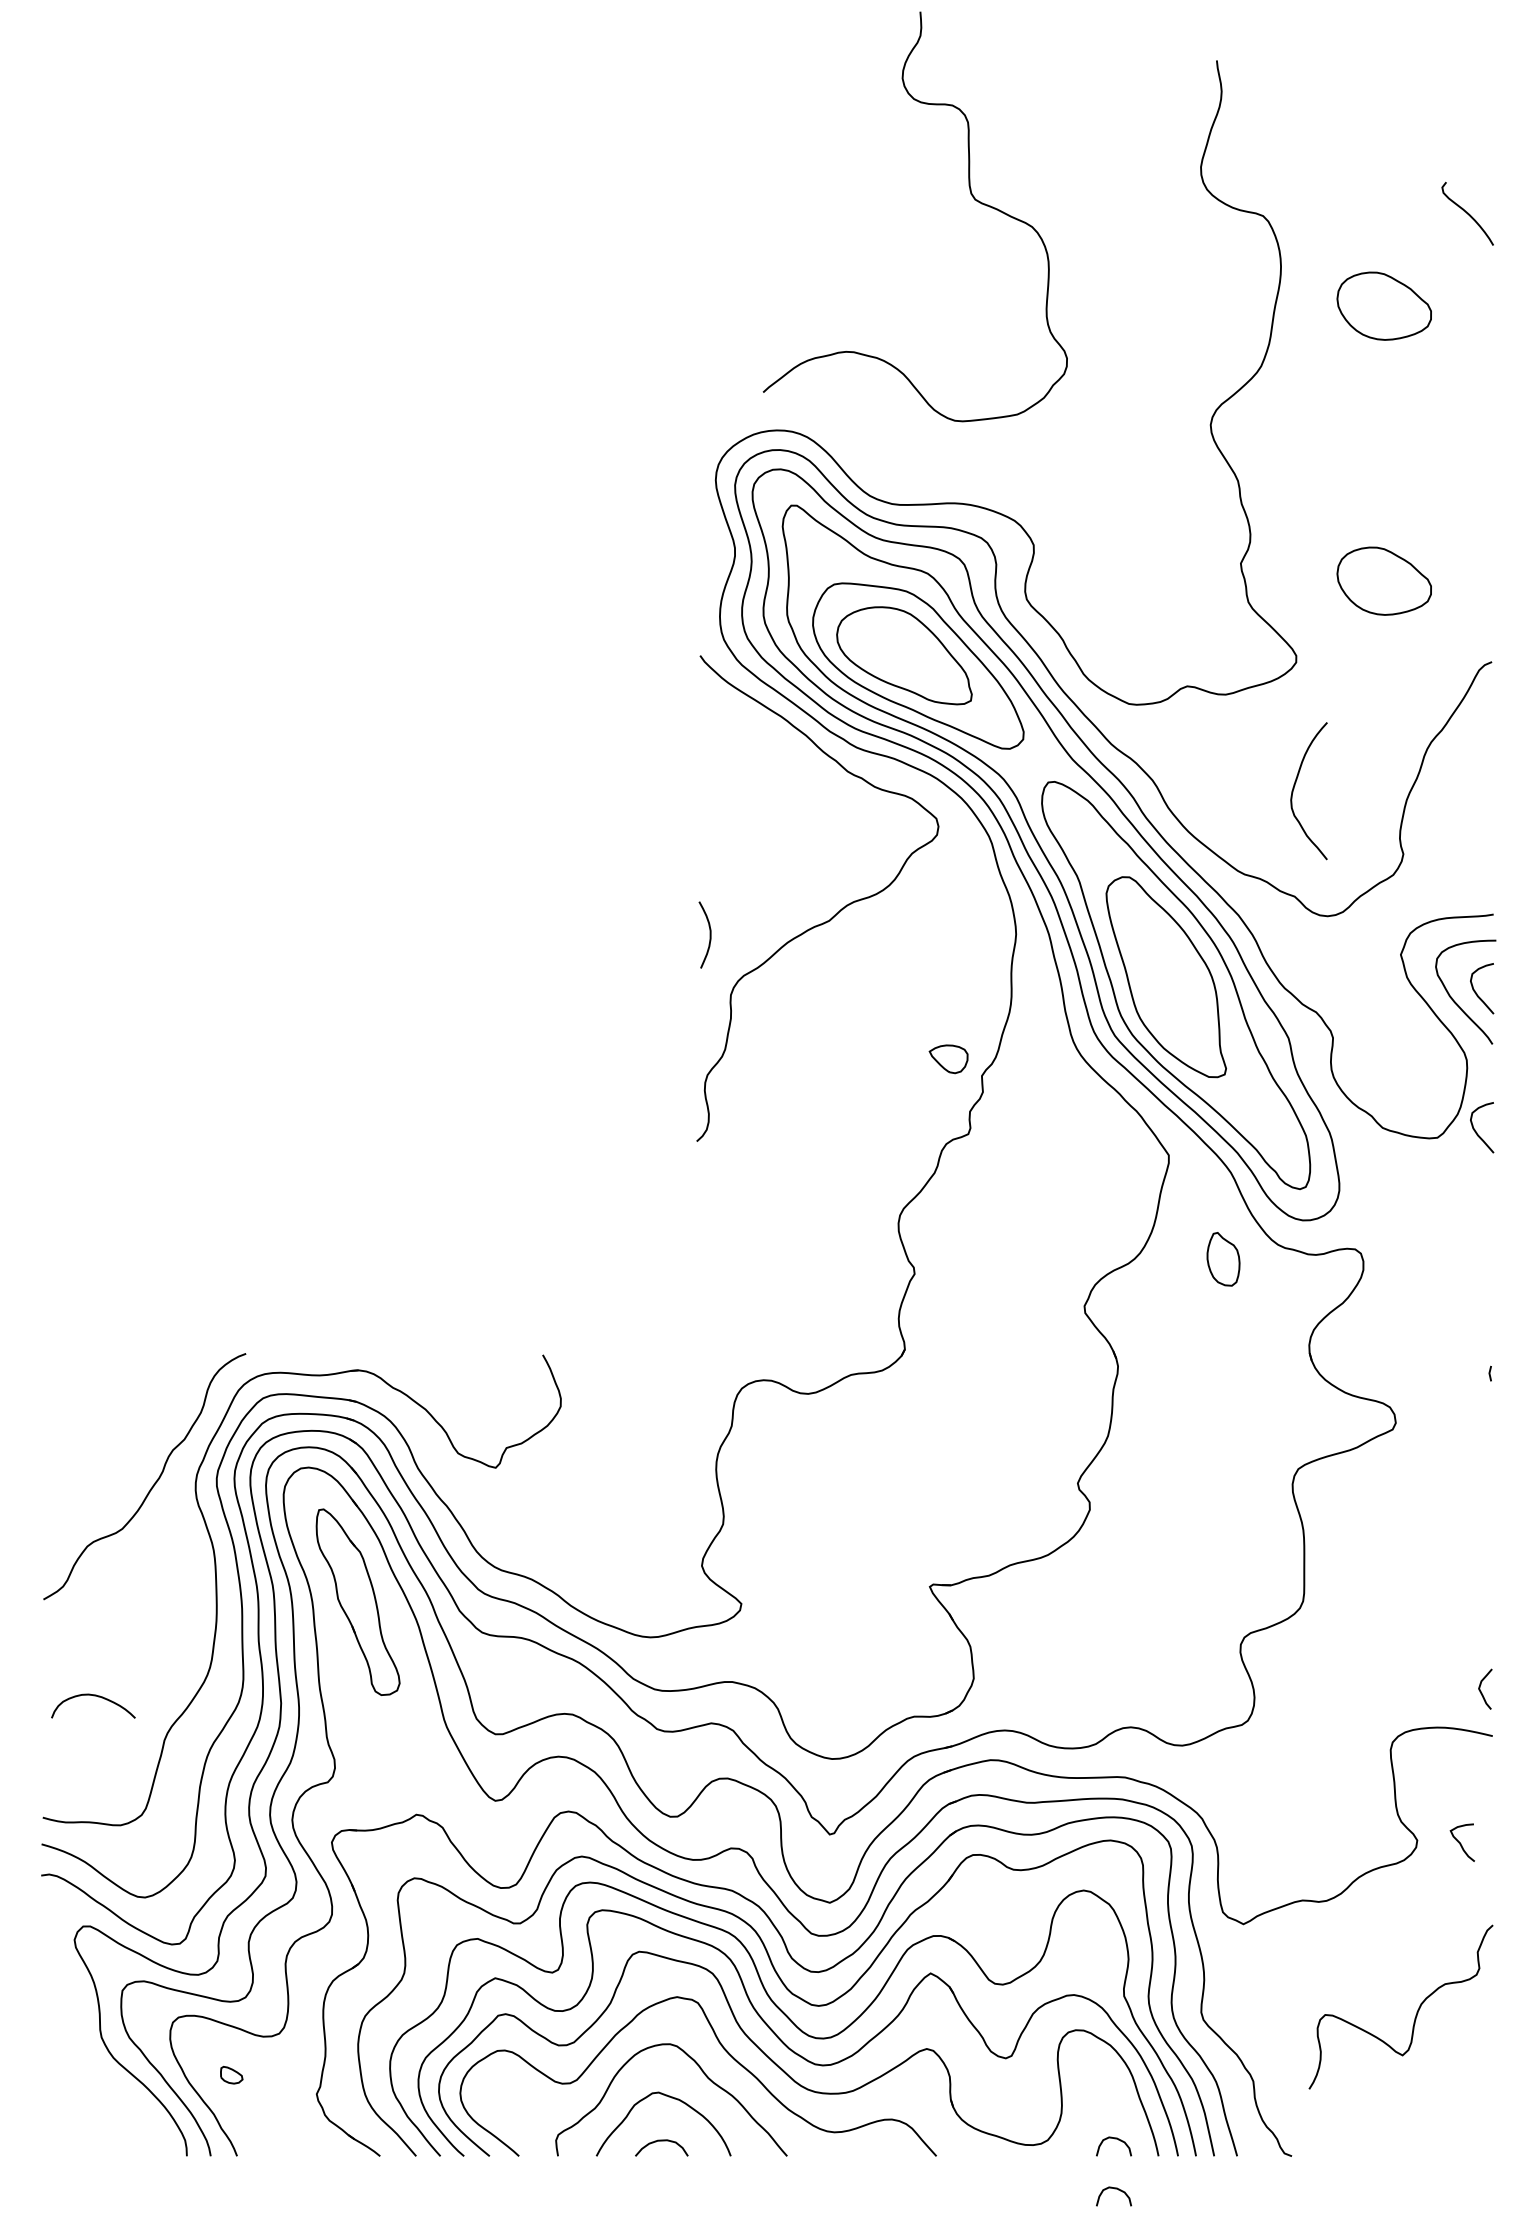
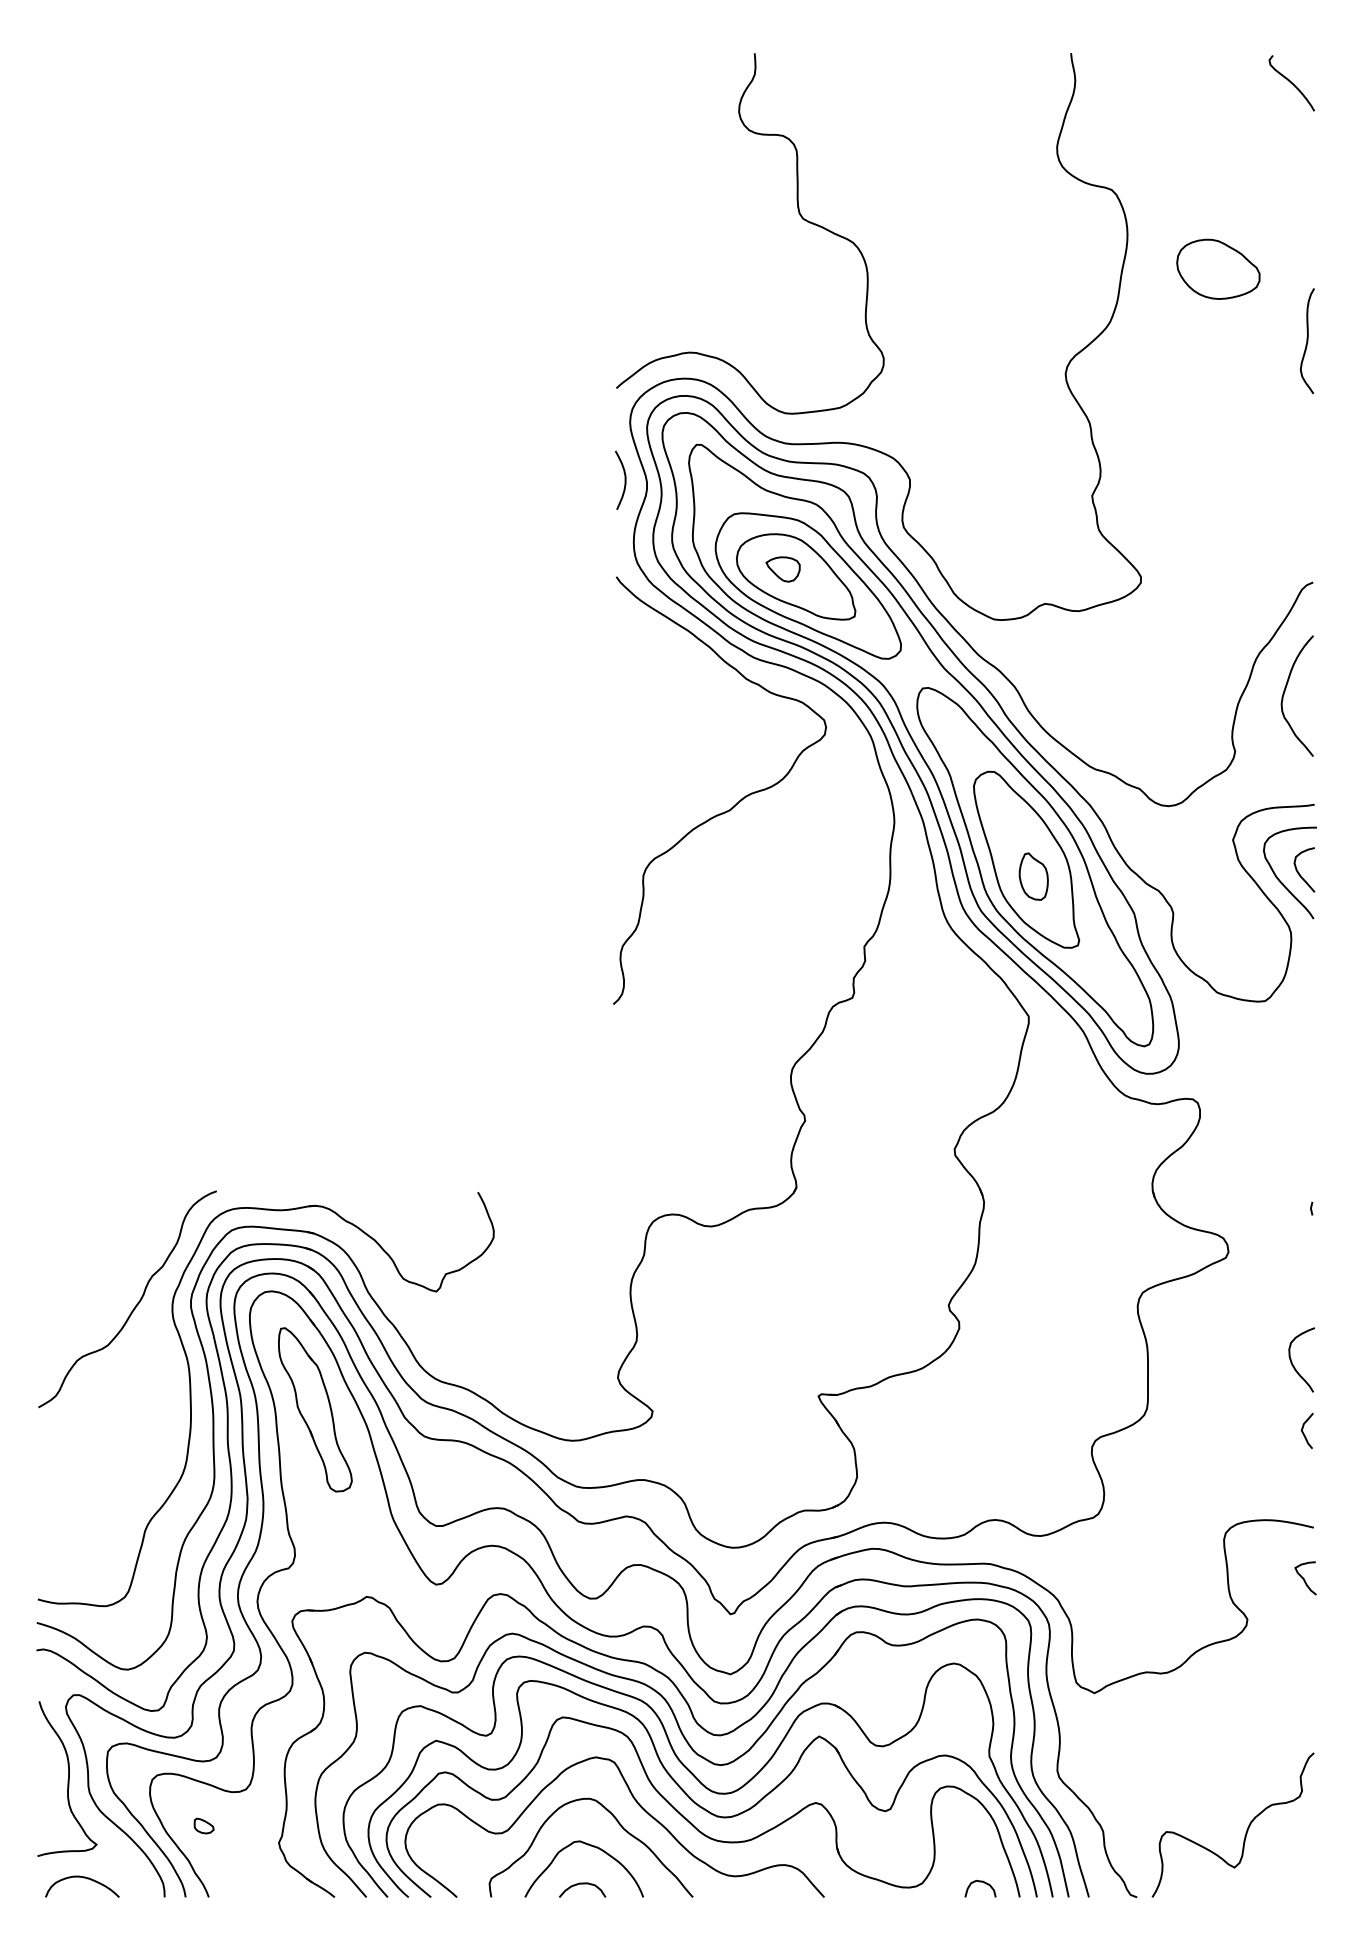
curve: (970, 194) -> (798, 214), moved
curve: (1467, 213) -> (1291, 83), moved
curve: (1485, 387) -> (1307, 340), added
part: (1383, 580) -> (1217, 510), removed
curve: (1294, 789) -> (1284, 694), moved
curve: (709, 934) -> (624, 479), moved
part: (948, 1059) -> (782, 569), moved
curve: (1477, 1132) -> (1300, 996), removed
part: (1223, 1259) -> (1033, 876), moved
curve: (1469, 1550) -> (1293, 1364), added
curve: (1480, 1688) -> (1303, 1430), moved
curve: (93, 1696) -> (82, 1878), moved
curve: (1460, 1842) -> (1303, 1578), moved
curve: (1416, 2012) -> (1246, 1829), moved
curve: (77, 2021) -> (68, 1778), added
curve: (1114, 2189) -> (980, 1926), removed

